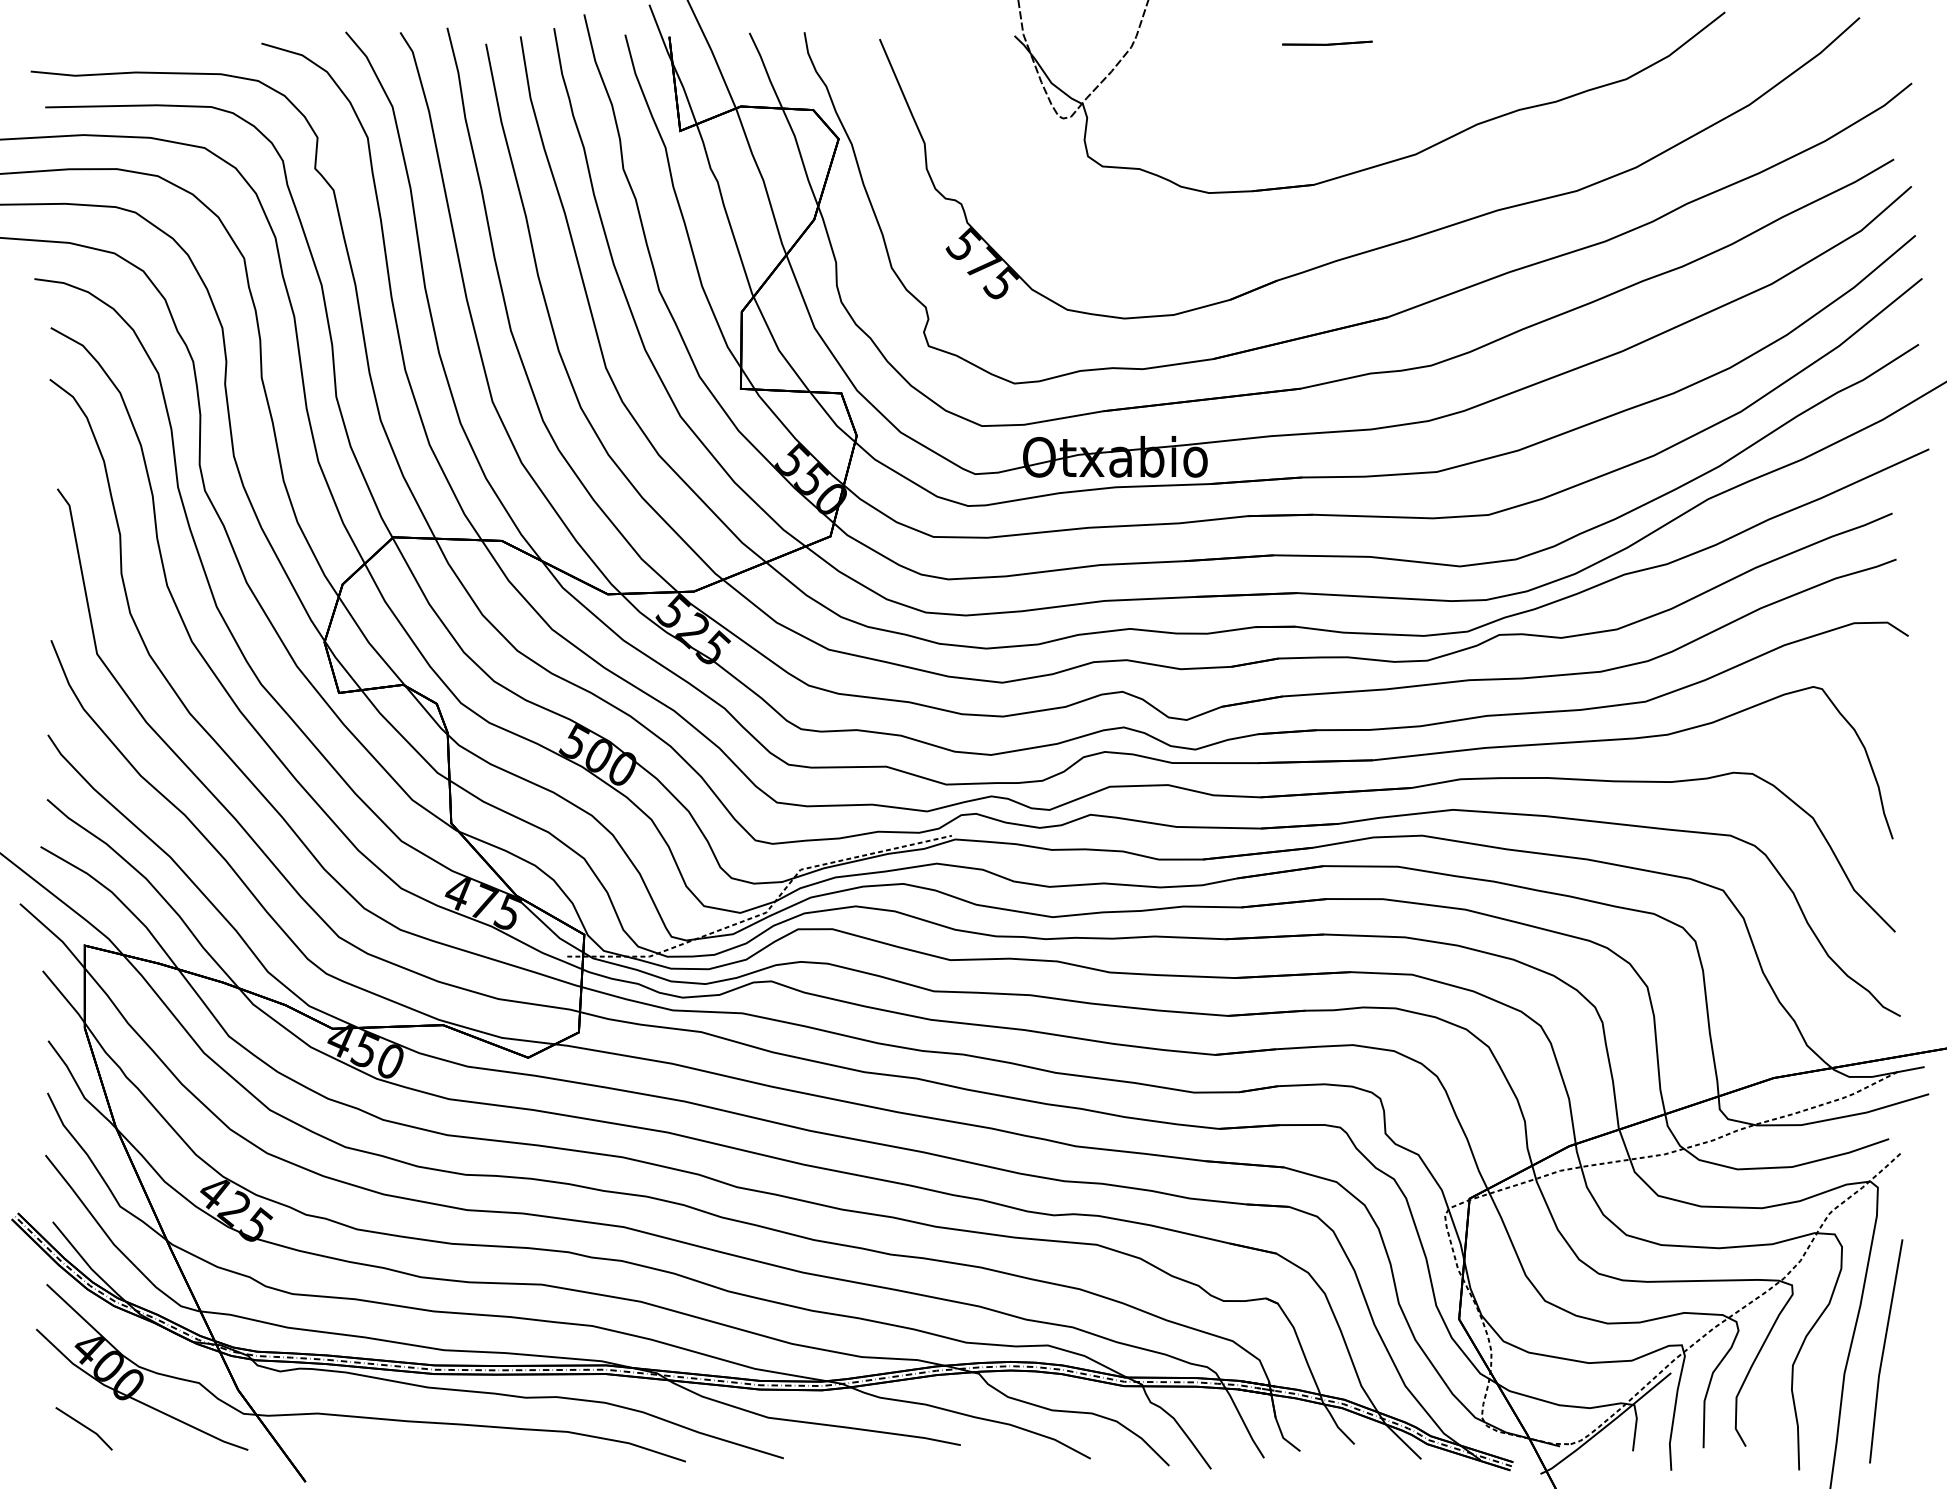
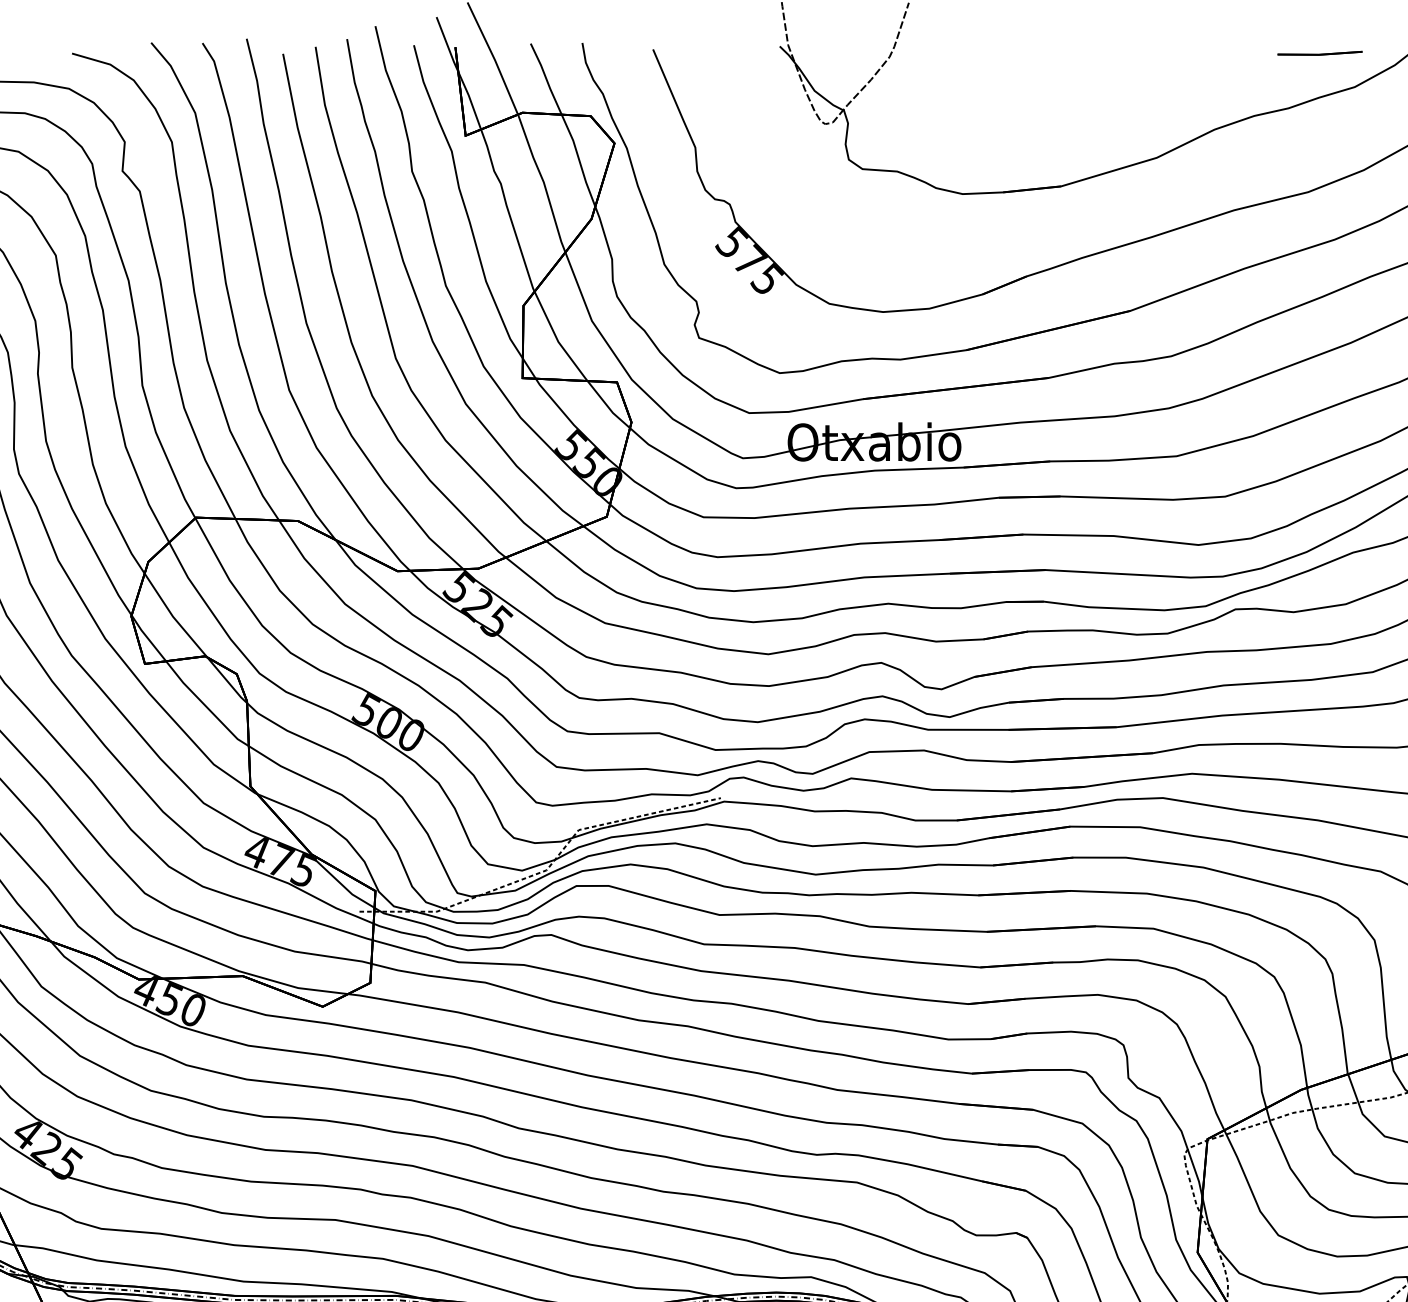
part: (1327, 42) -> (1320, 52), moved

